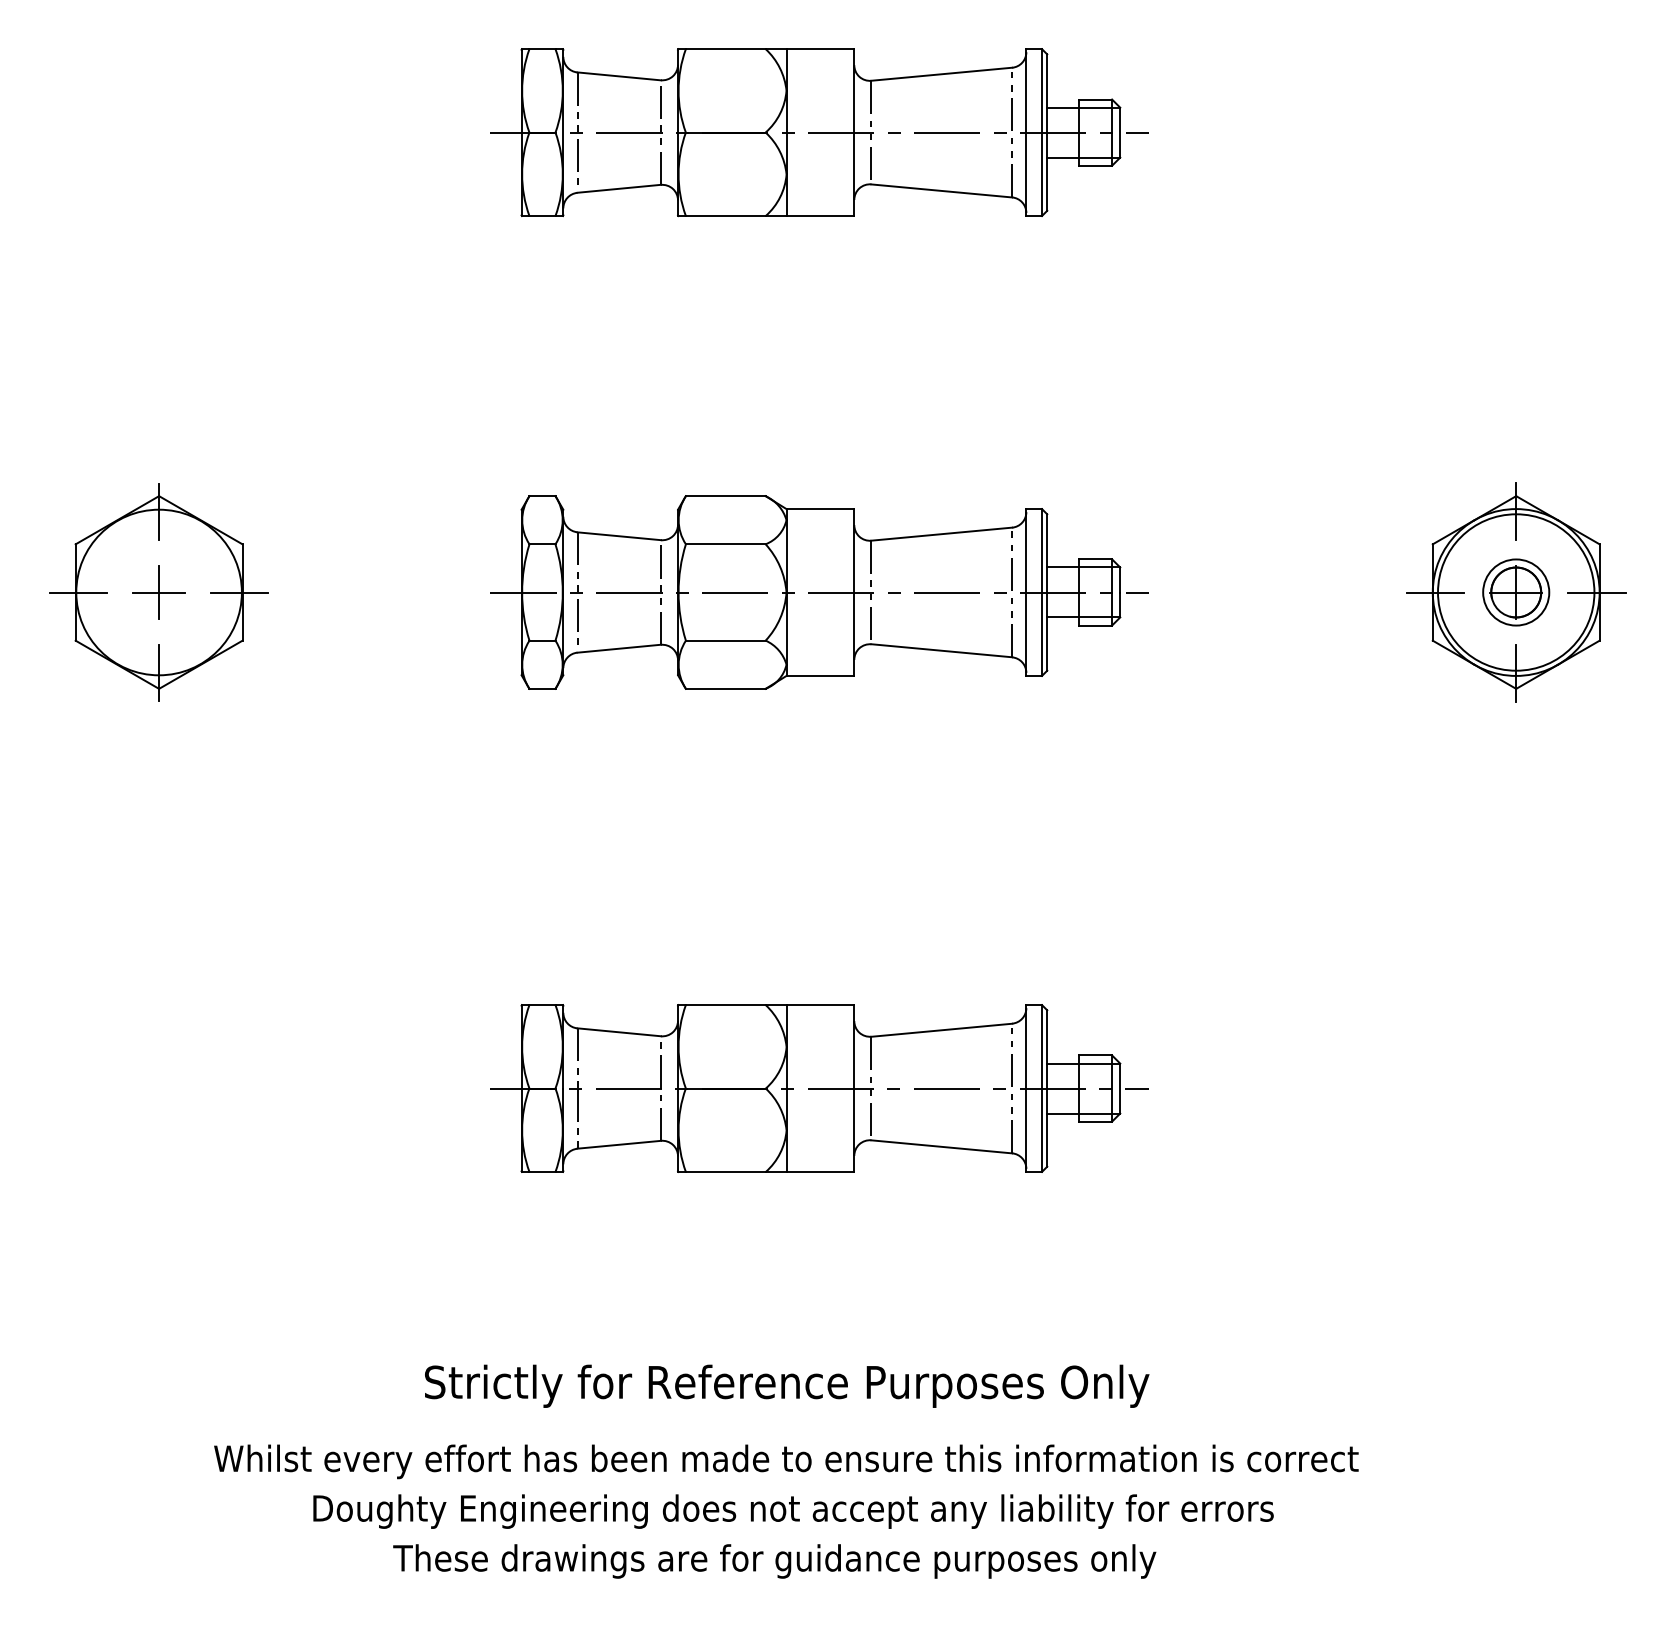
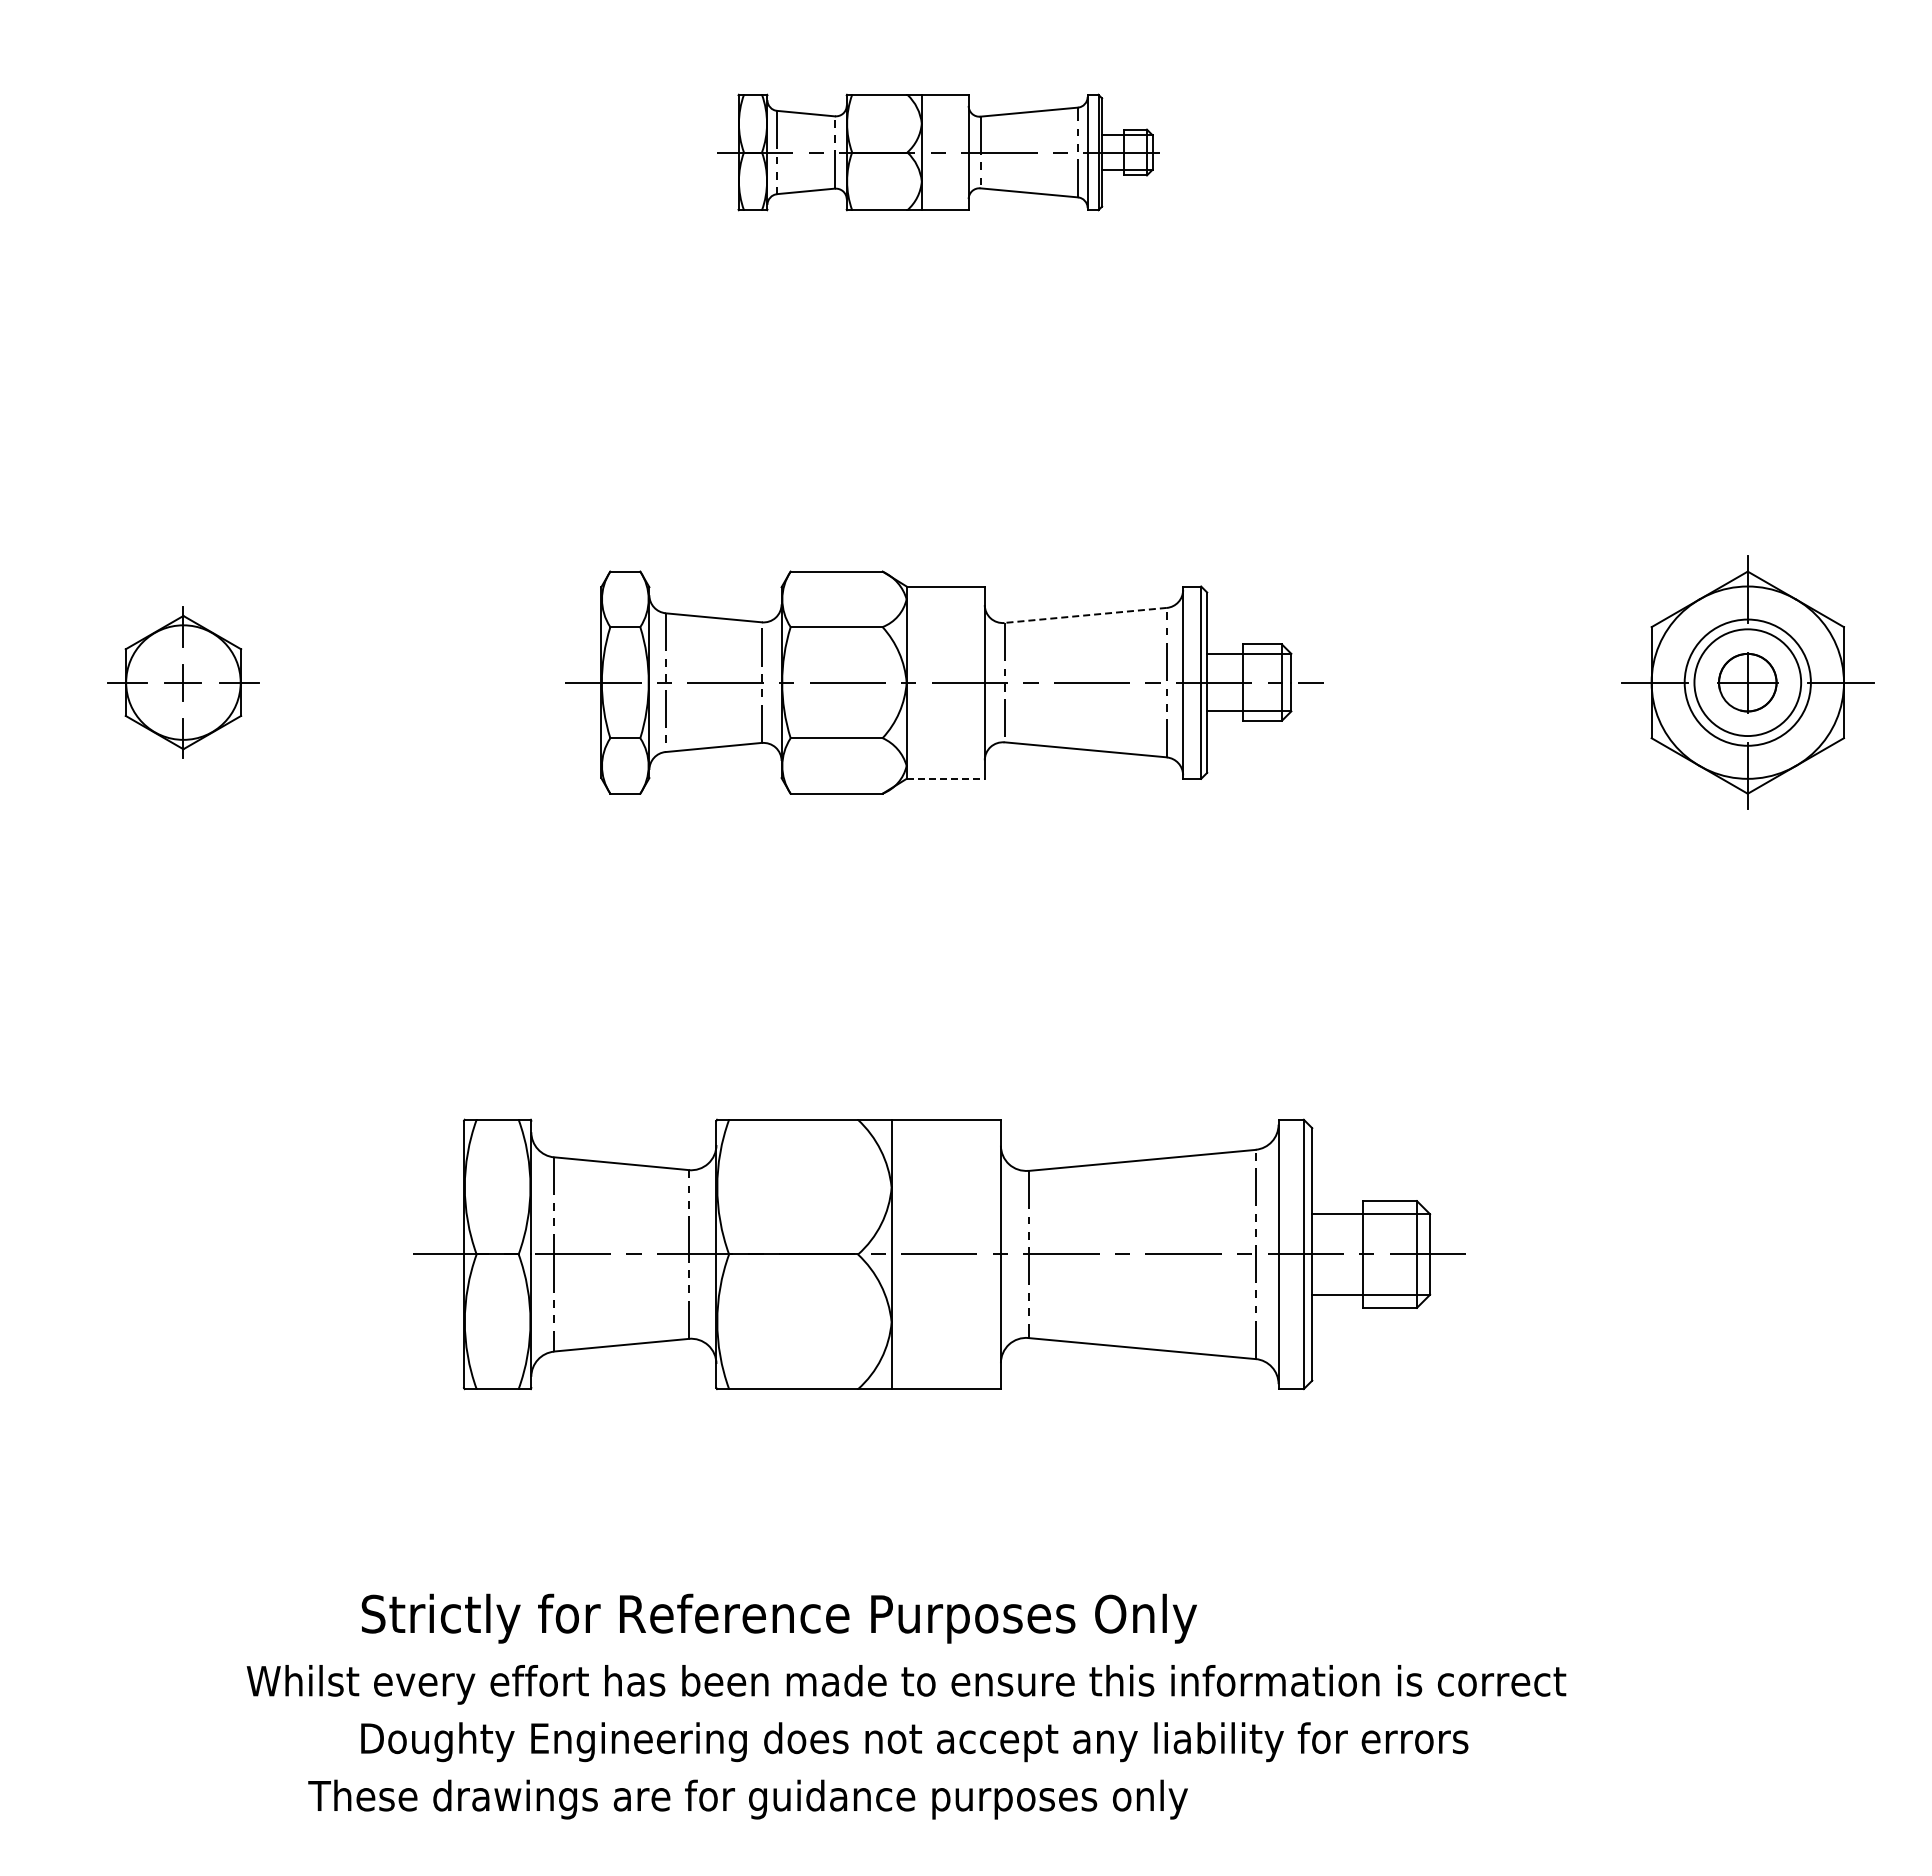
part: (819, 132) -> (944, 152), size x0.6
line: (941, 534) -> (1085, 615), solid -> dashed
part: (159, 592) -> (183, 682), size x0.6
circle: (1515, 592) -> (1747, 682), size x0.7
circle: (1515, 592) -> (1747, 682), size x1.4
line: (821, 675) -> (946, 778), solid -> dashed
part: (819, 1088) -> (944, 1254), size x1.4
text: (786, 1386) -> (778, 1618), moved
text: (774, 1561) -> (747, 1799), moved

